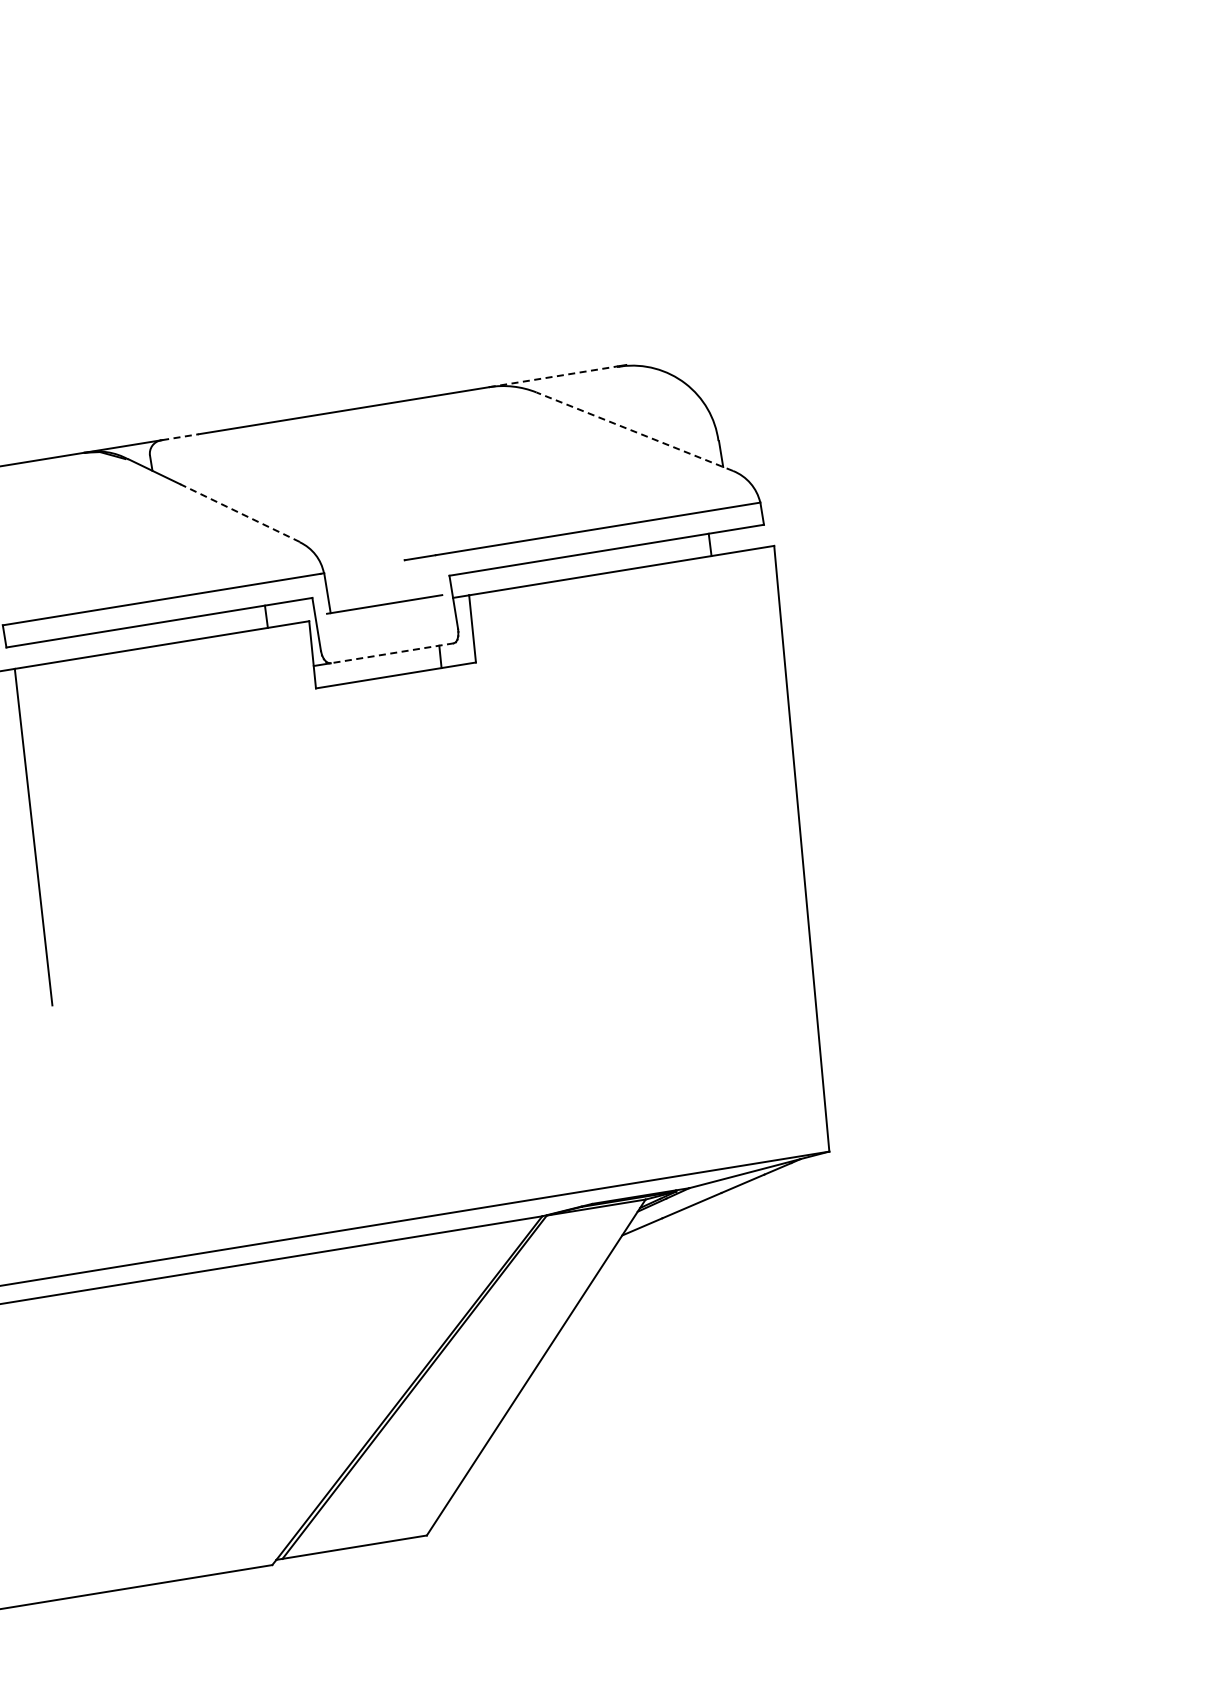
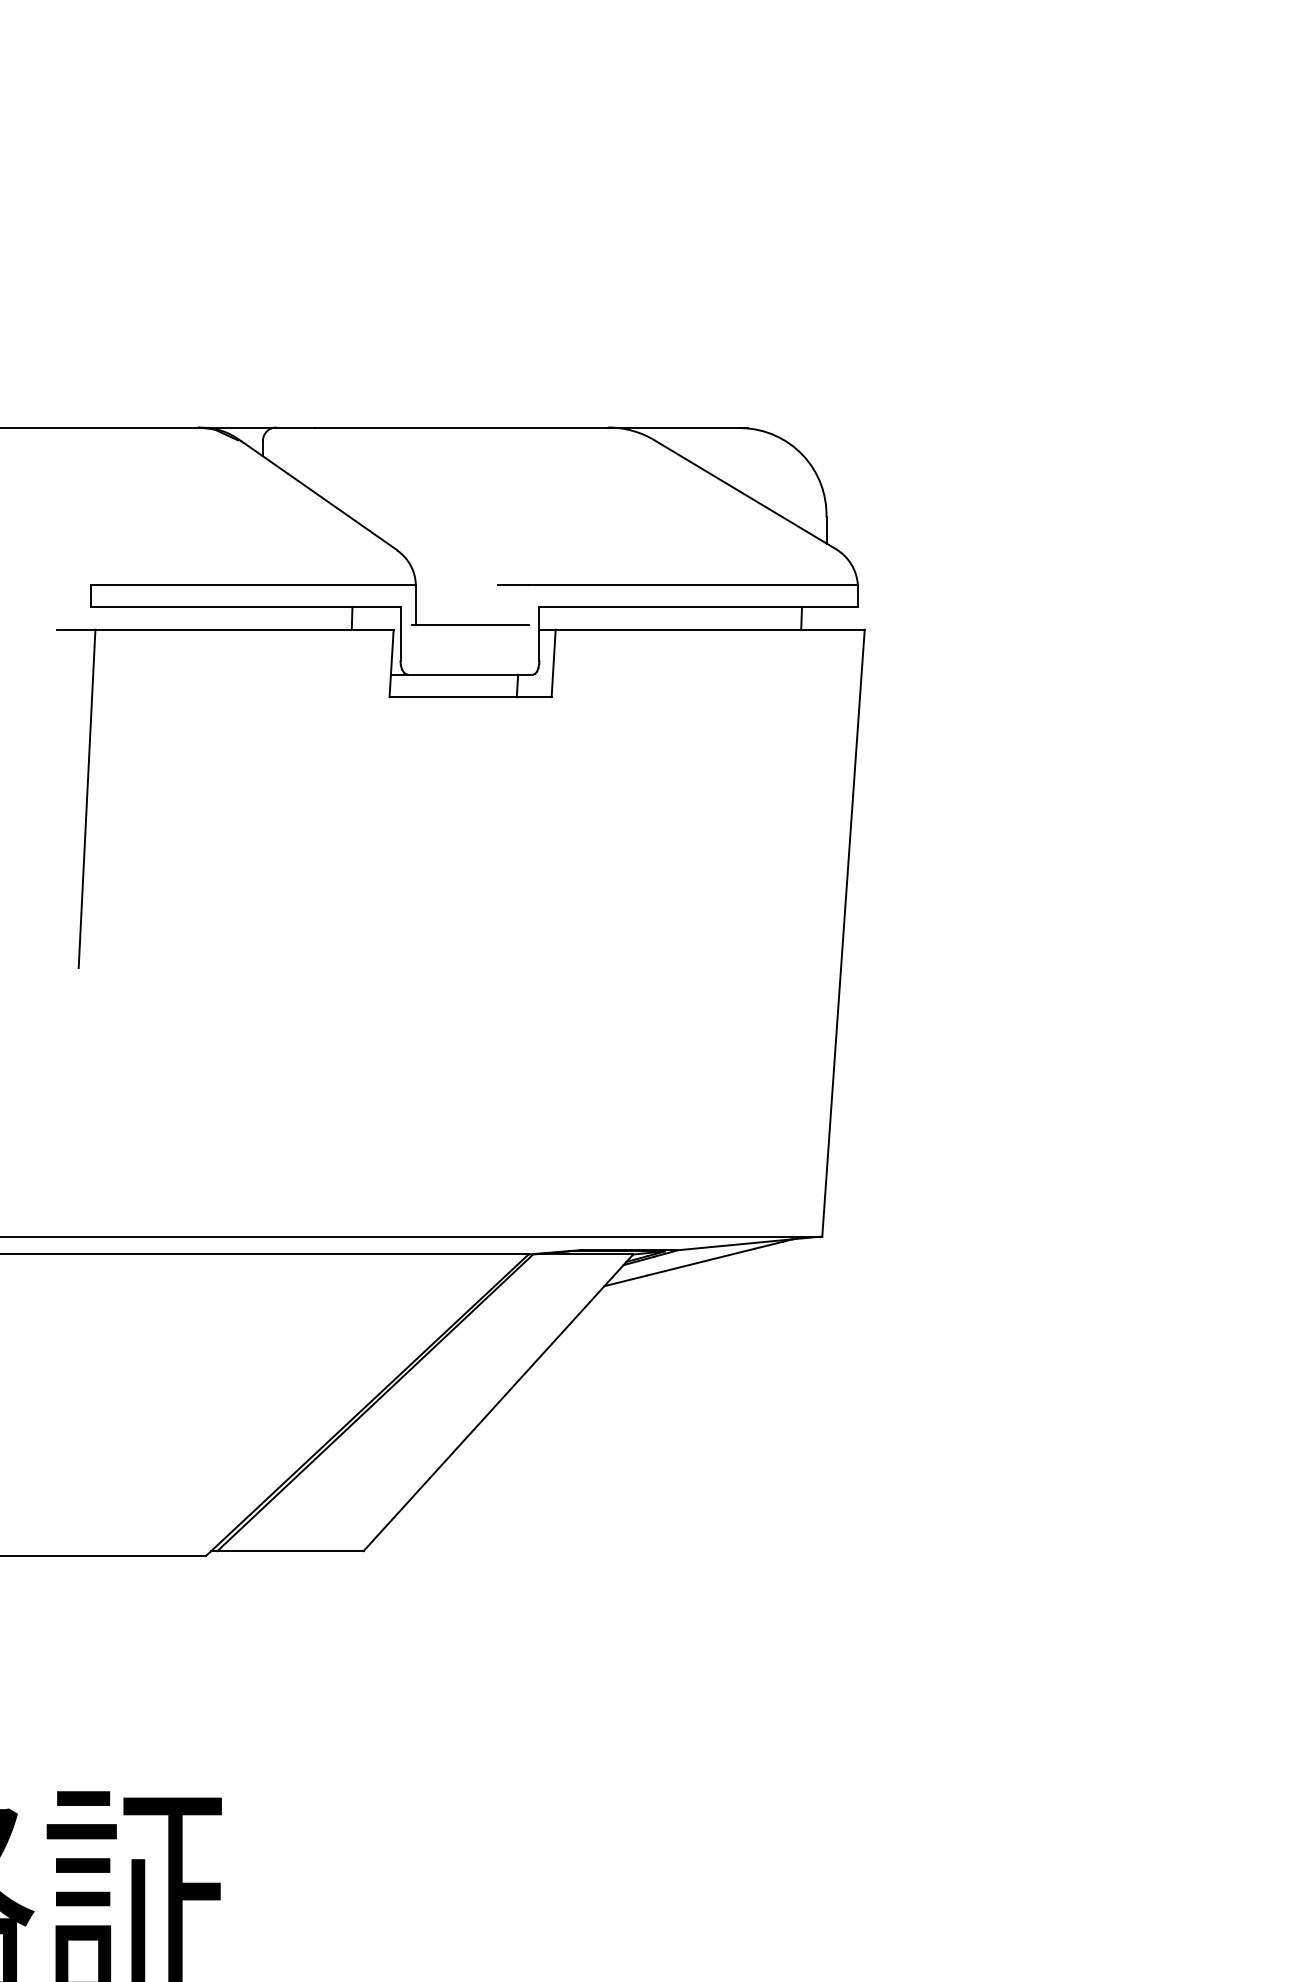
line: (554, 376) -> (674, 427), dashed -> solid
line: (634, 431) -> (745, 494), dashed -> solid
line: (179, 437) -> (295, 427), dashed -> solid
line: (239, 513) -> (342, 512), dashed -> solid
line: (391, 653) -> (469, 674), dashed -> solid

